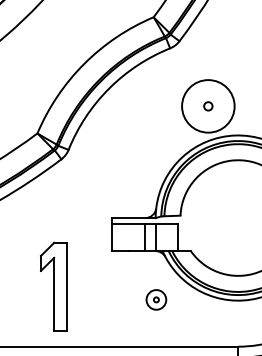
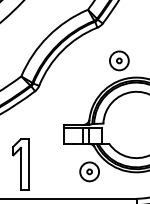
circle: (206, 105) -> (118, 60), size x0.62
part: (53, 286) -> (20, 164), moved
part: (156, 299) -> (89, 171), size x1.67

